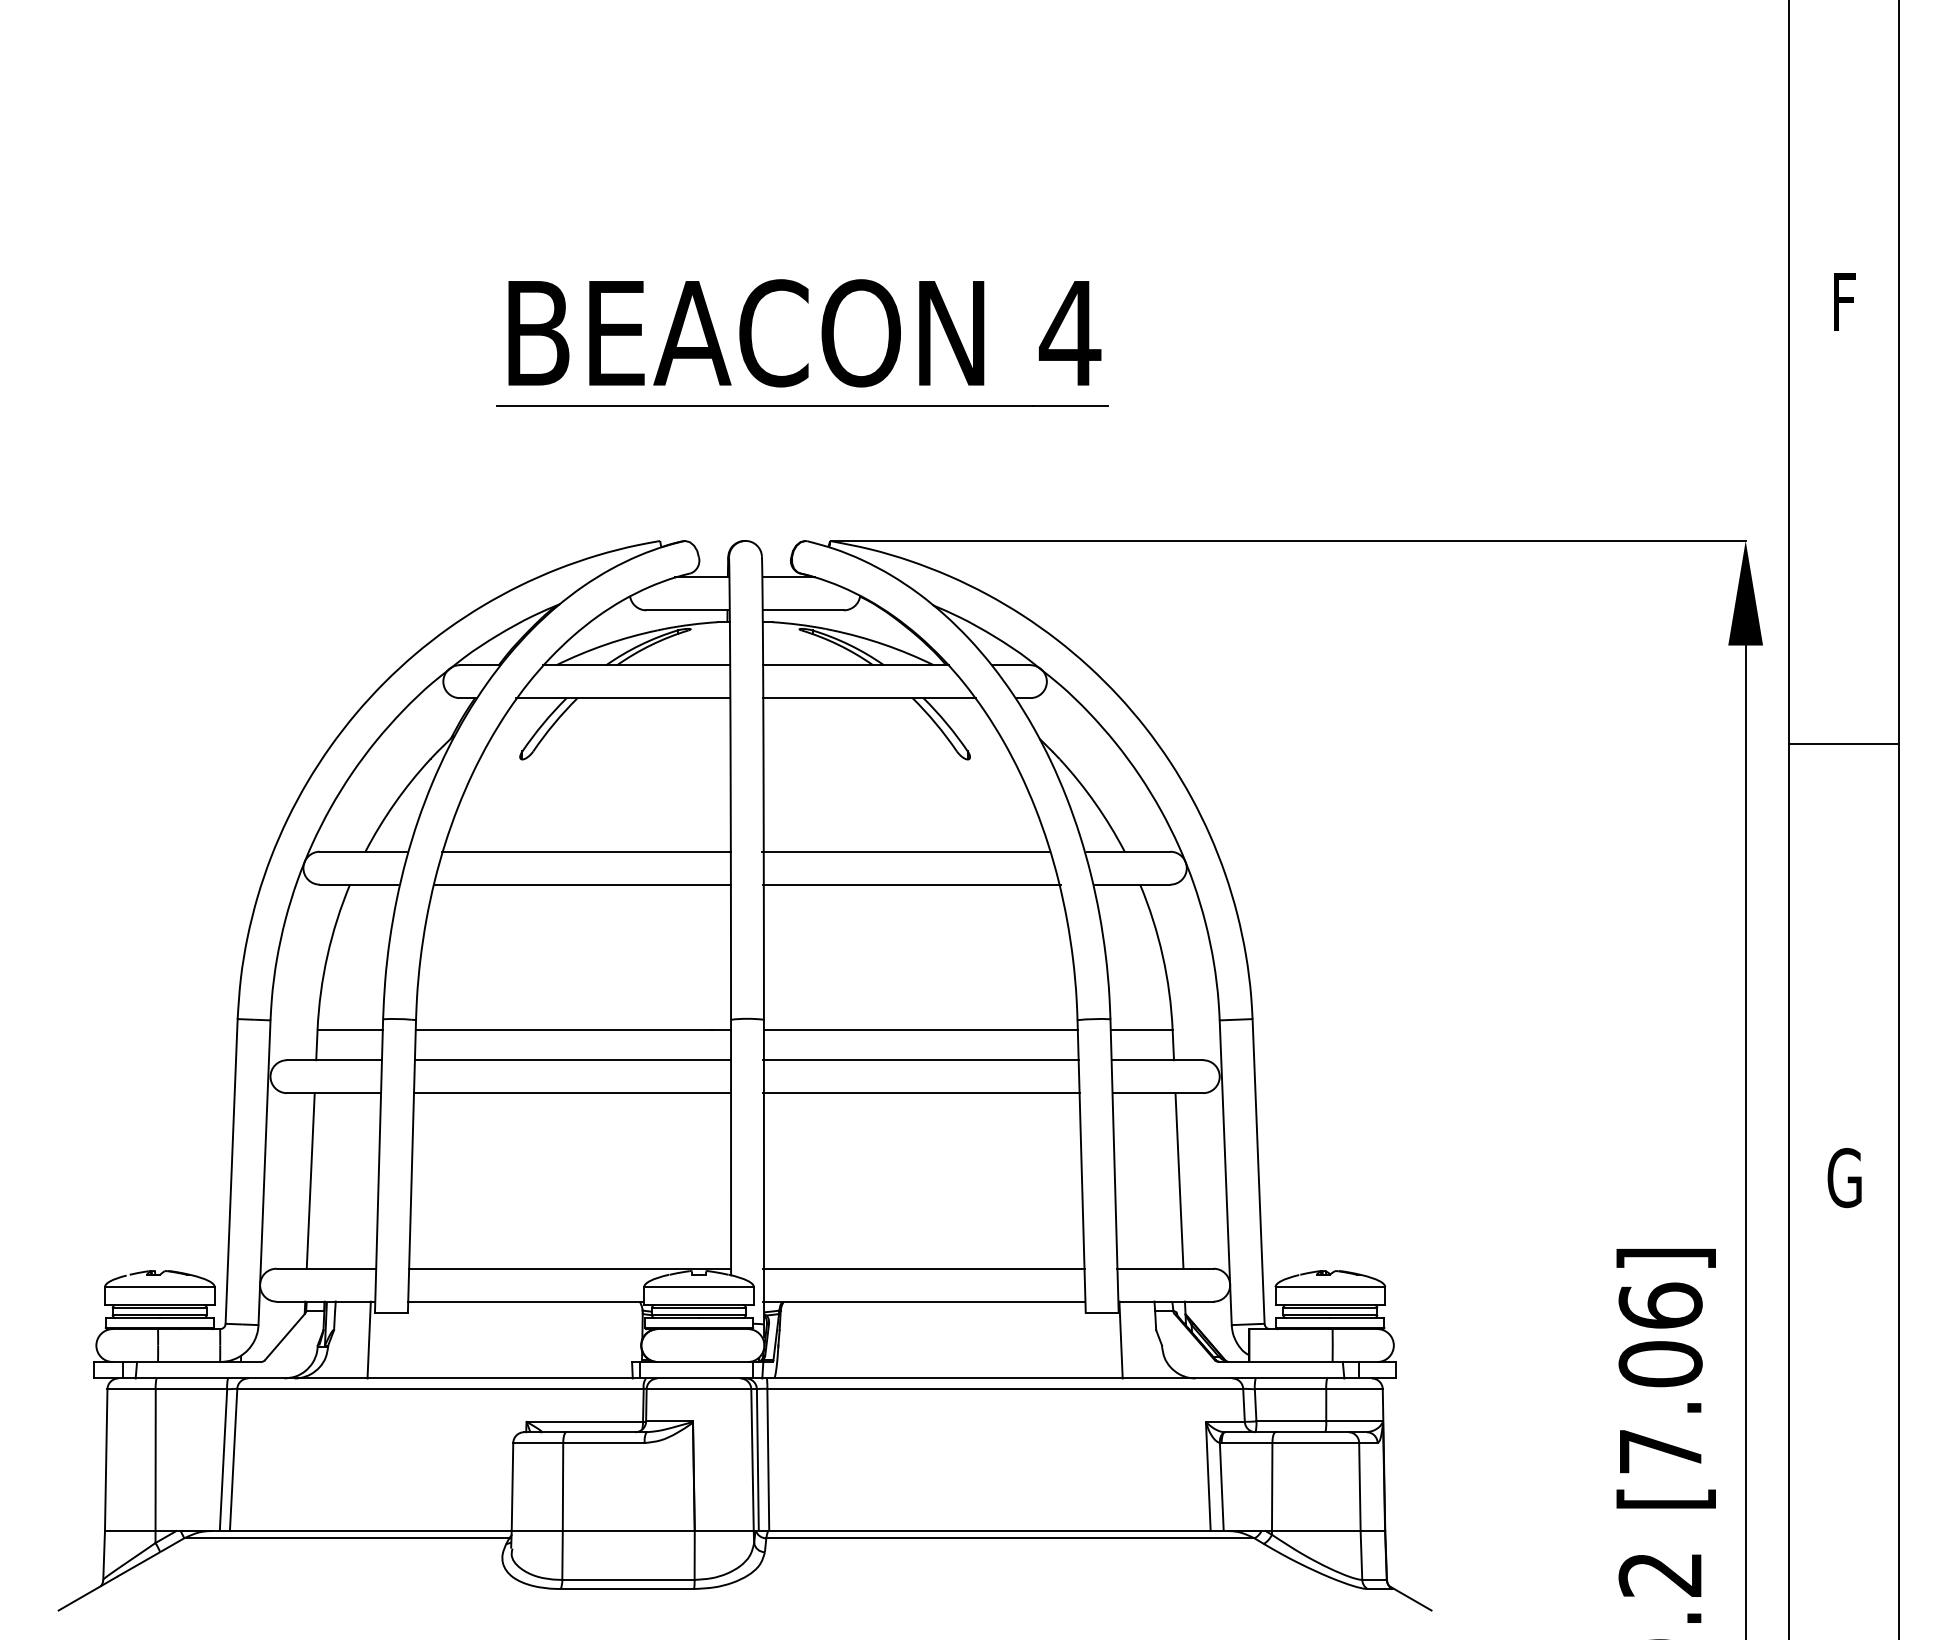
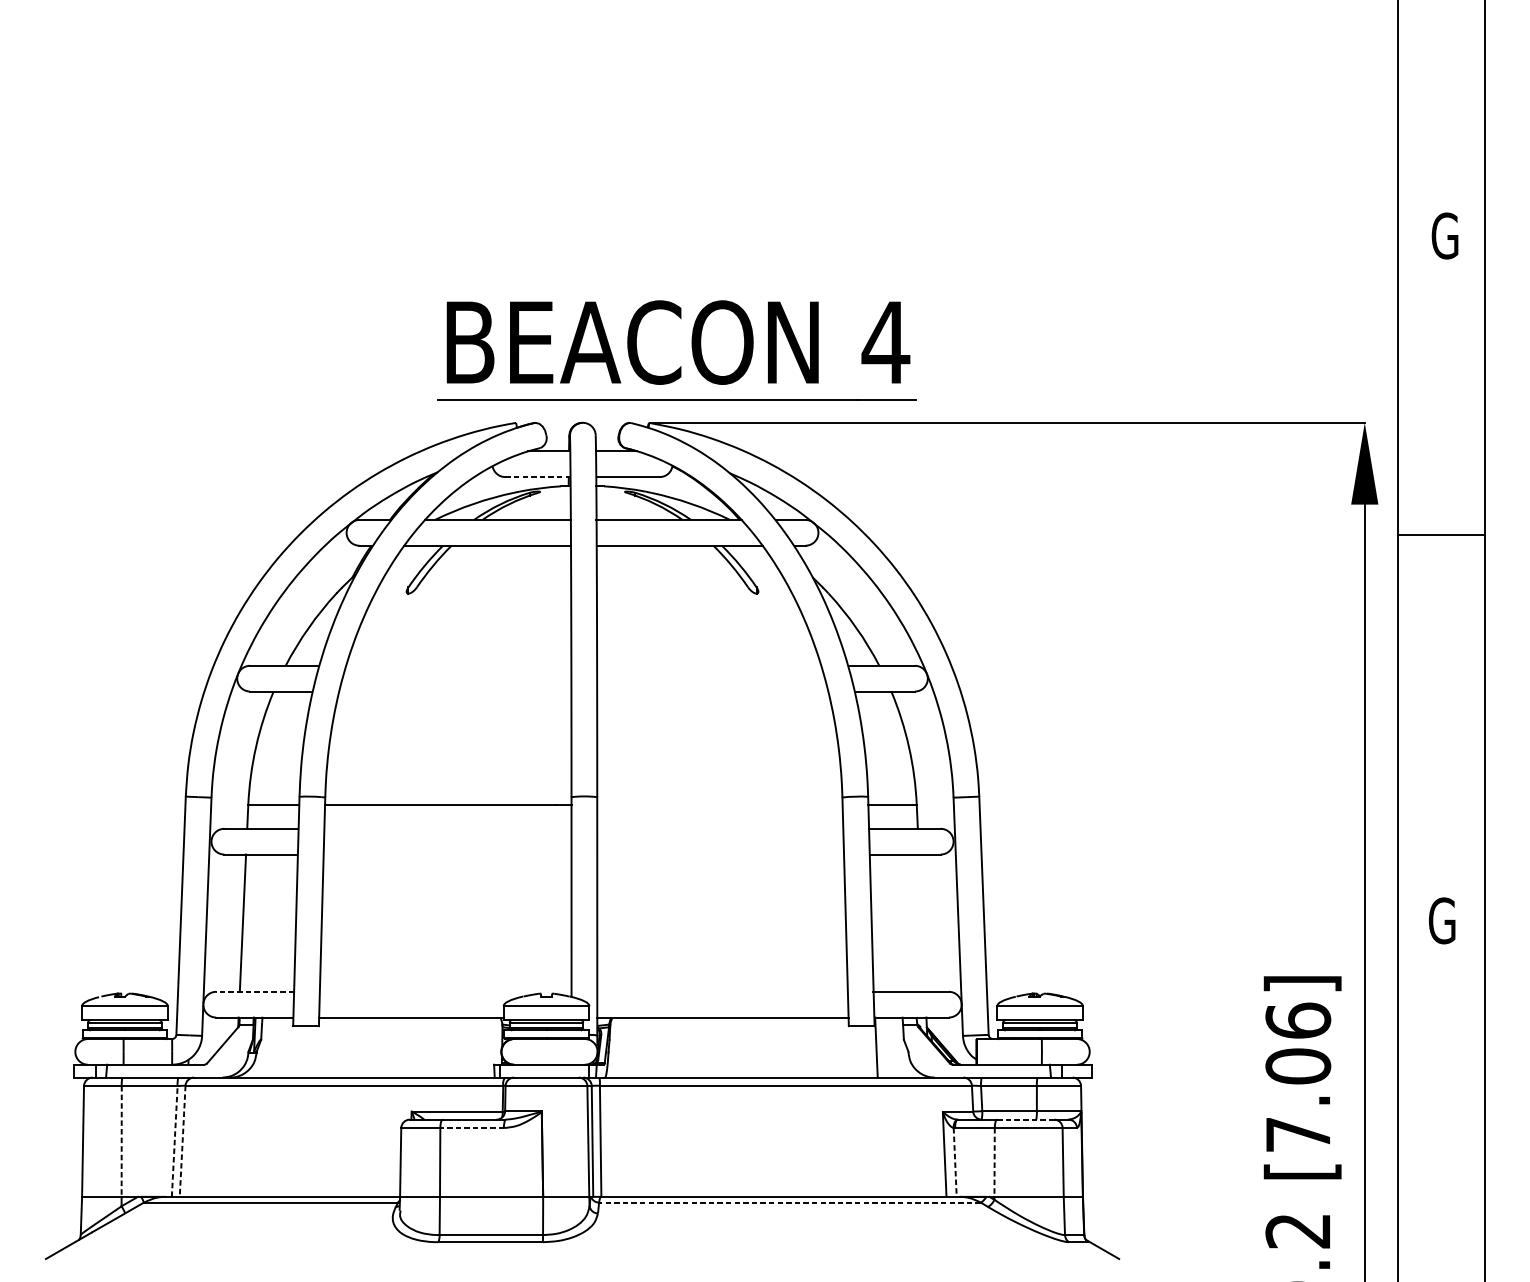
text: (1848, 302) -> (1445, 236), F -> G
part: (821, 339) -> (691, 347), moved
line: (687, 610) -> (537, 477), solid -> dashed
line: (1843, 744) -> (1441, 535), moved
line: (585, 851) -> (457, 665), removed
line: (905, 851) -> (707, 665), removed
line: (581, 884) -> (454, 691), removed
line: (911, 884) -> (712, 691), removed
line: (920, 1029) -> (719, 804), removed
line: (572, 1060) -> (447, 829), removed
line: (920, 1060) -> (719, 829), removed
line: (572, 1093) -> (447, 854), removed
line: (920, 1093) -> (719, 854), removed
line: (1179, 1180) -> (922, 922), removed
line: (326, 1268) -> (255, 991), solid -> dashed
line: (570, 1268) -> (446, 991), removed
line: (923, 1268) -> (722, 991), removed
line: (368, 1339) -> (288, 1047), removed
line: (1312, 1432) -> (1026, 1119), solid -> dashed
line: (604, 1443) -> (472, 1128), solid -> dashed
line: (223, 1459) -> (174, 1140), solid -> dashed
line: (155, 1460) -> (121, 1141), solid -> dashed
line: (233, 1460) -> (182, 1141), solid -> dashed
line: (1221, 1486) -> (954, 1162), solid -> dashed
line: (1272, 1487) -> (994, 1162), solid -> dashed
line: (1009, 1538) -> (789, 1202), solid -> dashed

